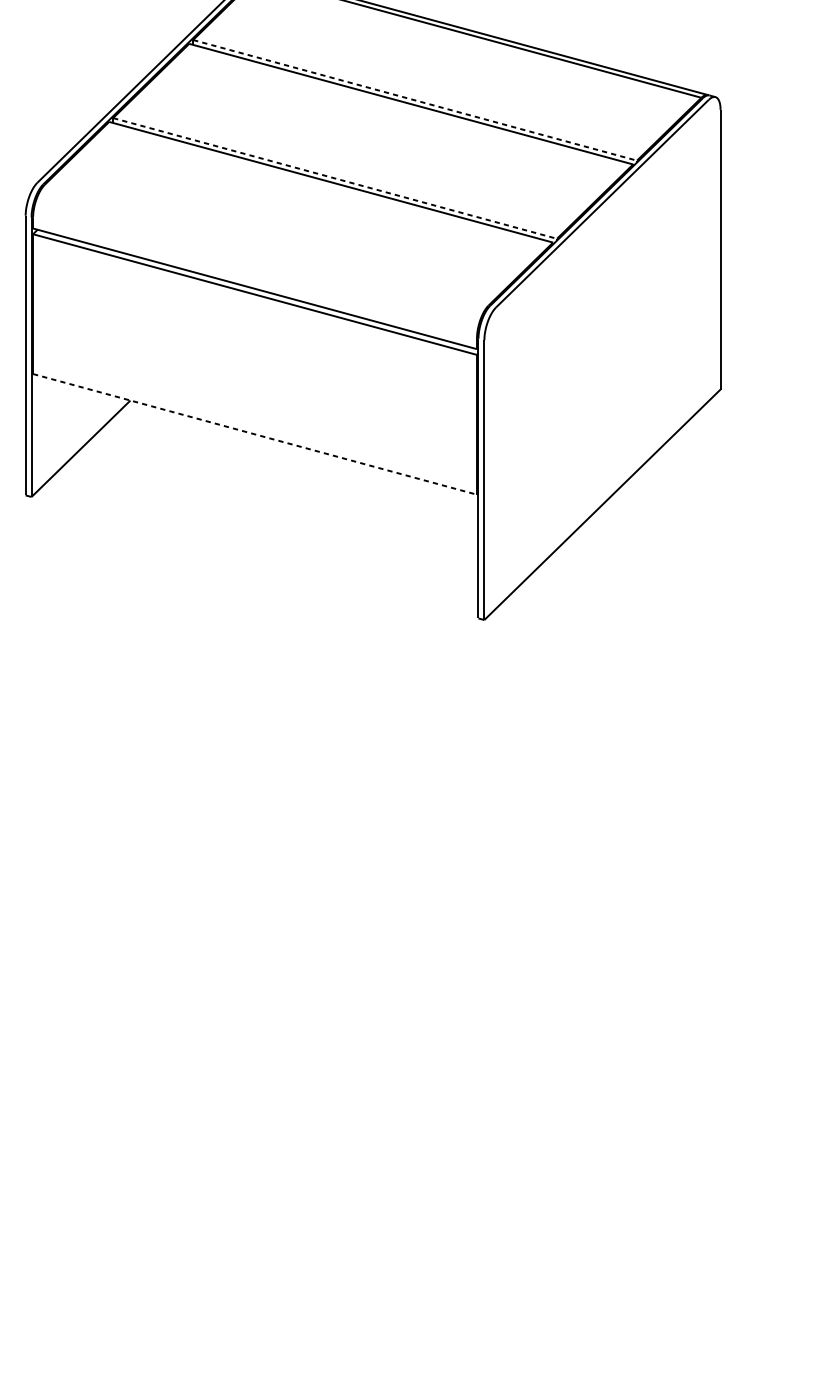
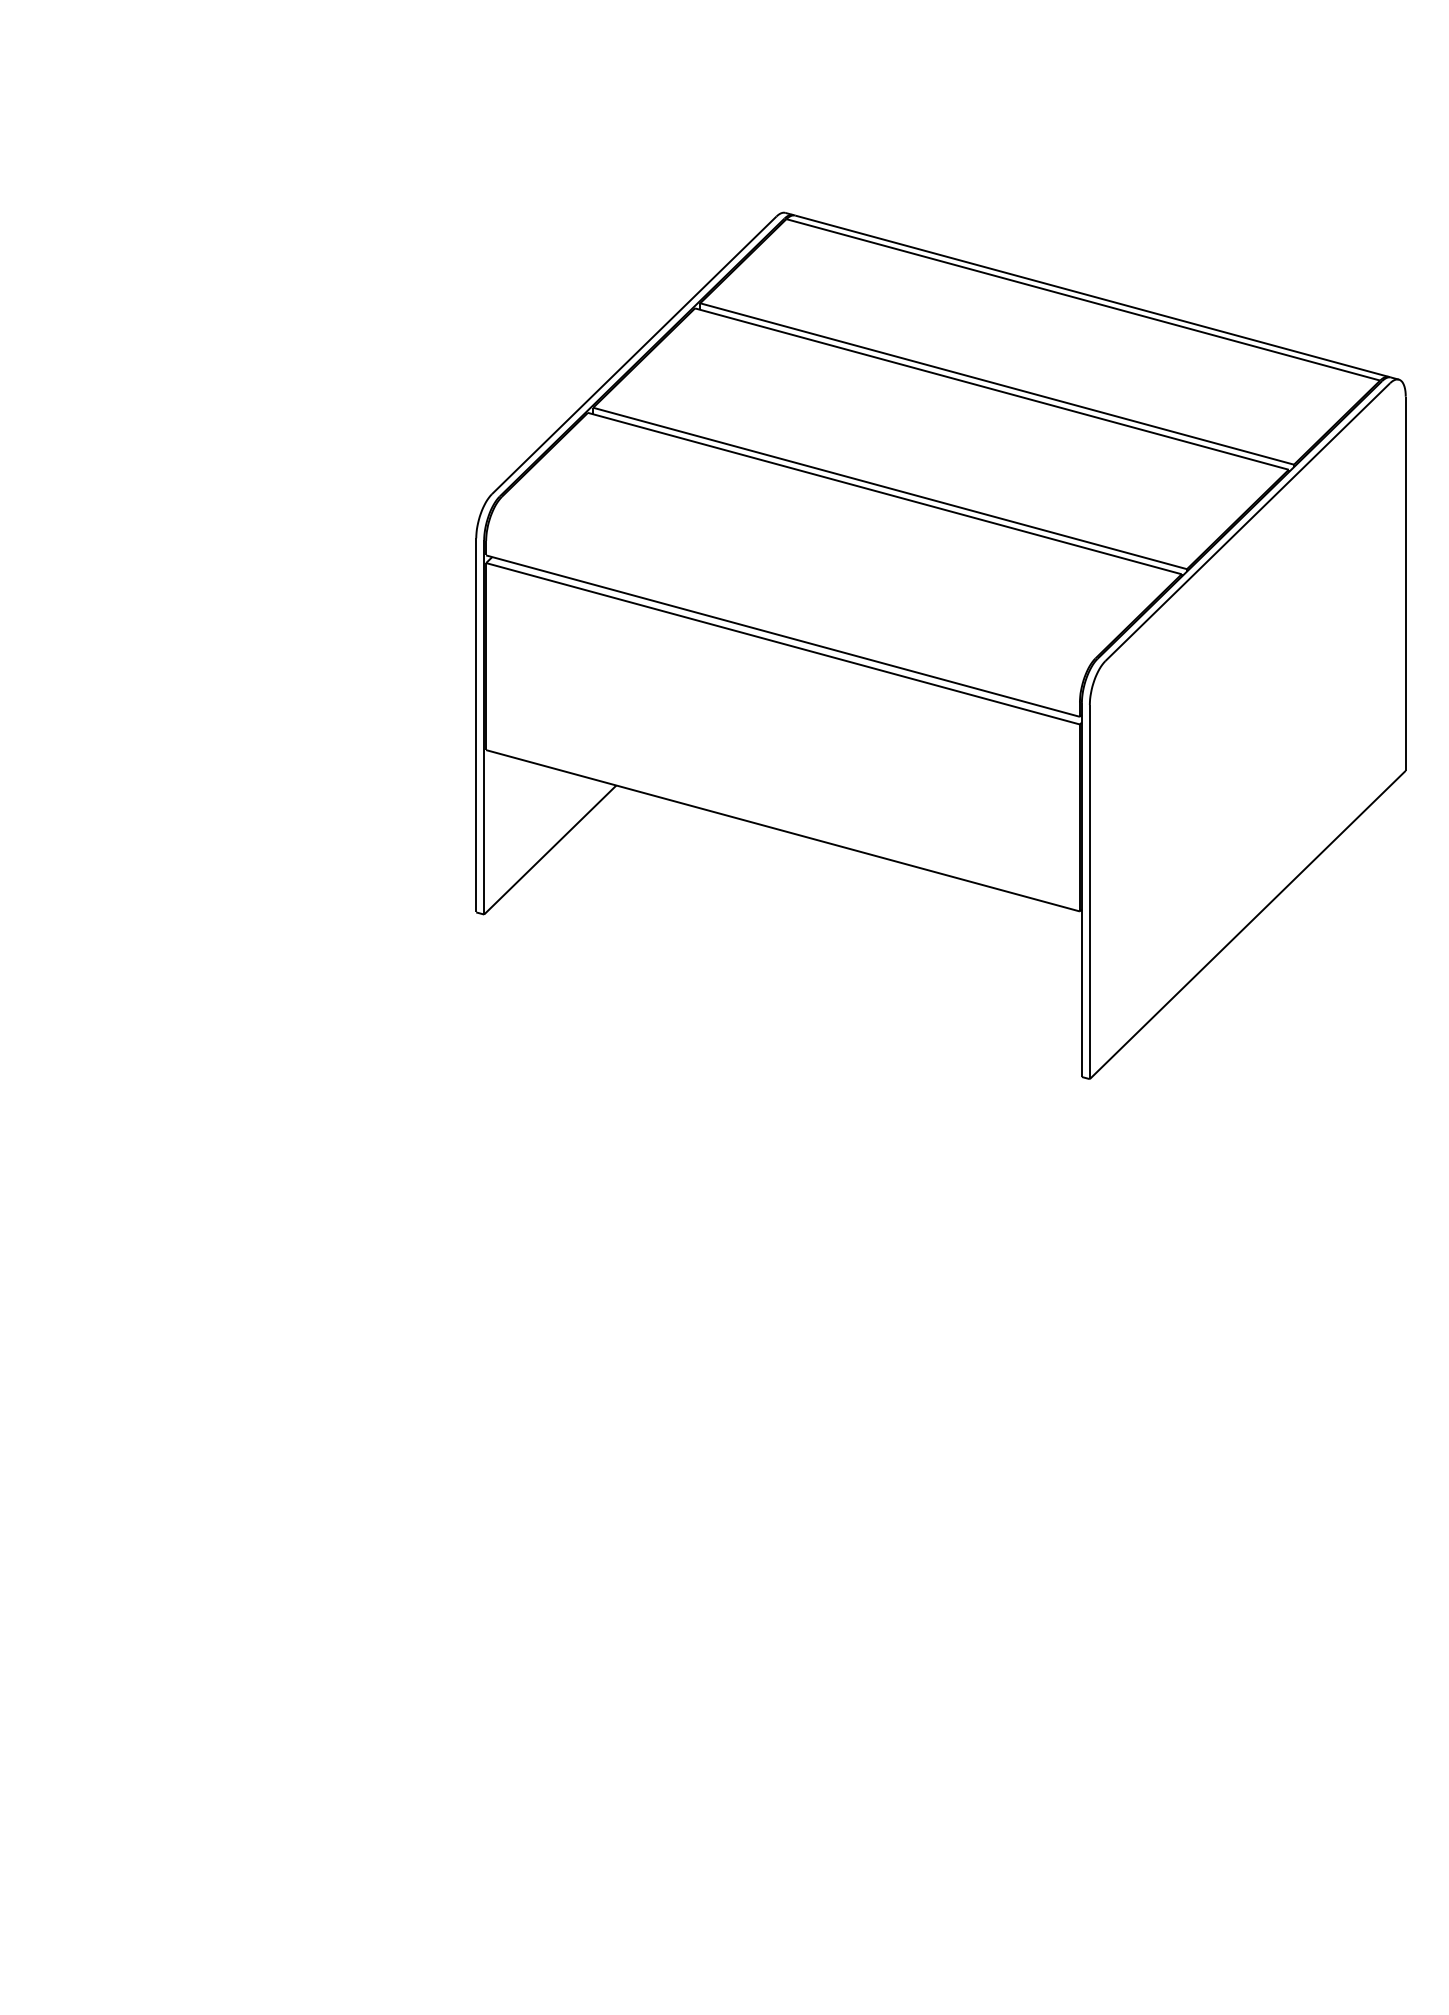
line: (415, 100) -> (997, 384), dashed -> solid
line: (335, 178) -> (890, 488), dashed -> solid
line: (255, 434) -> (783, 830), dashed -> solid

